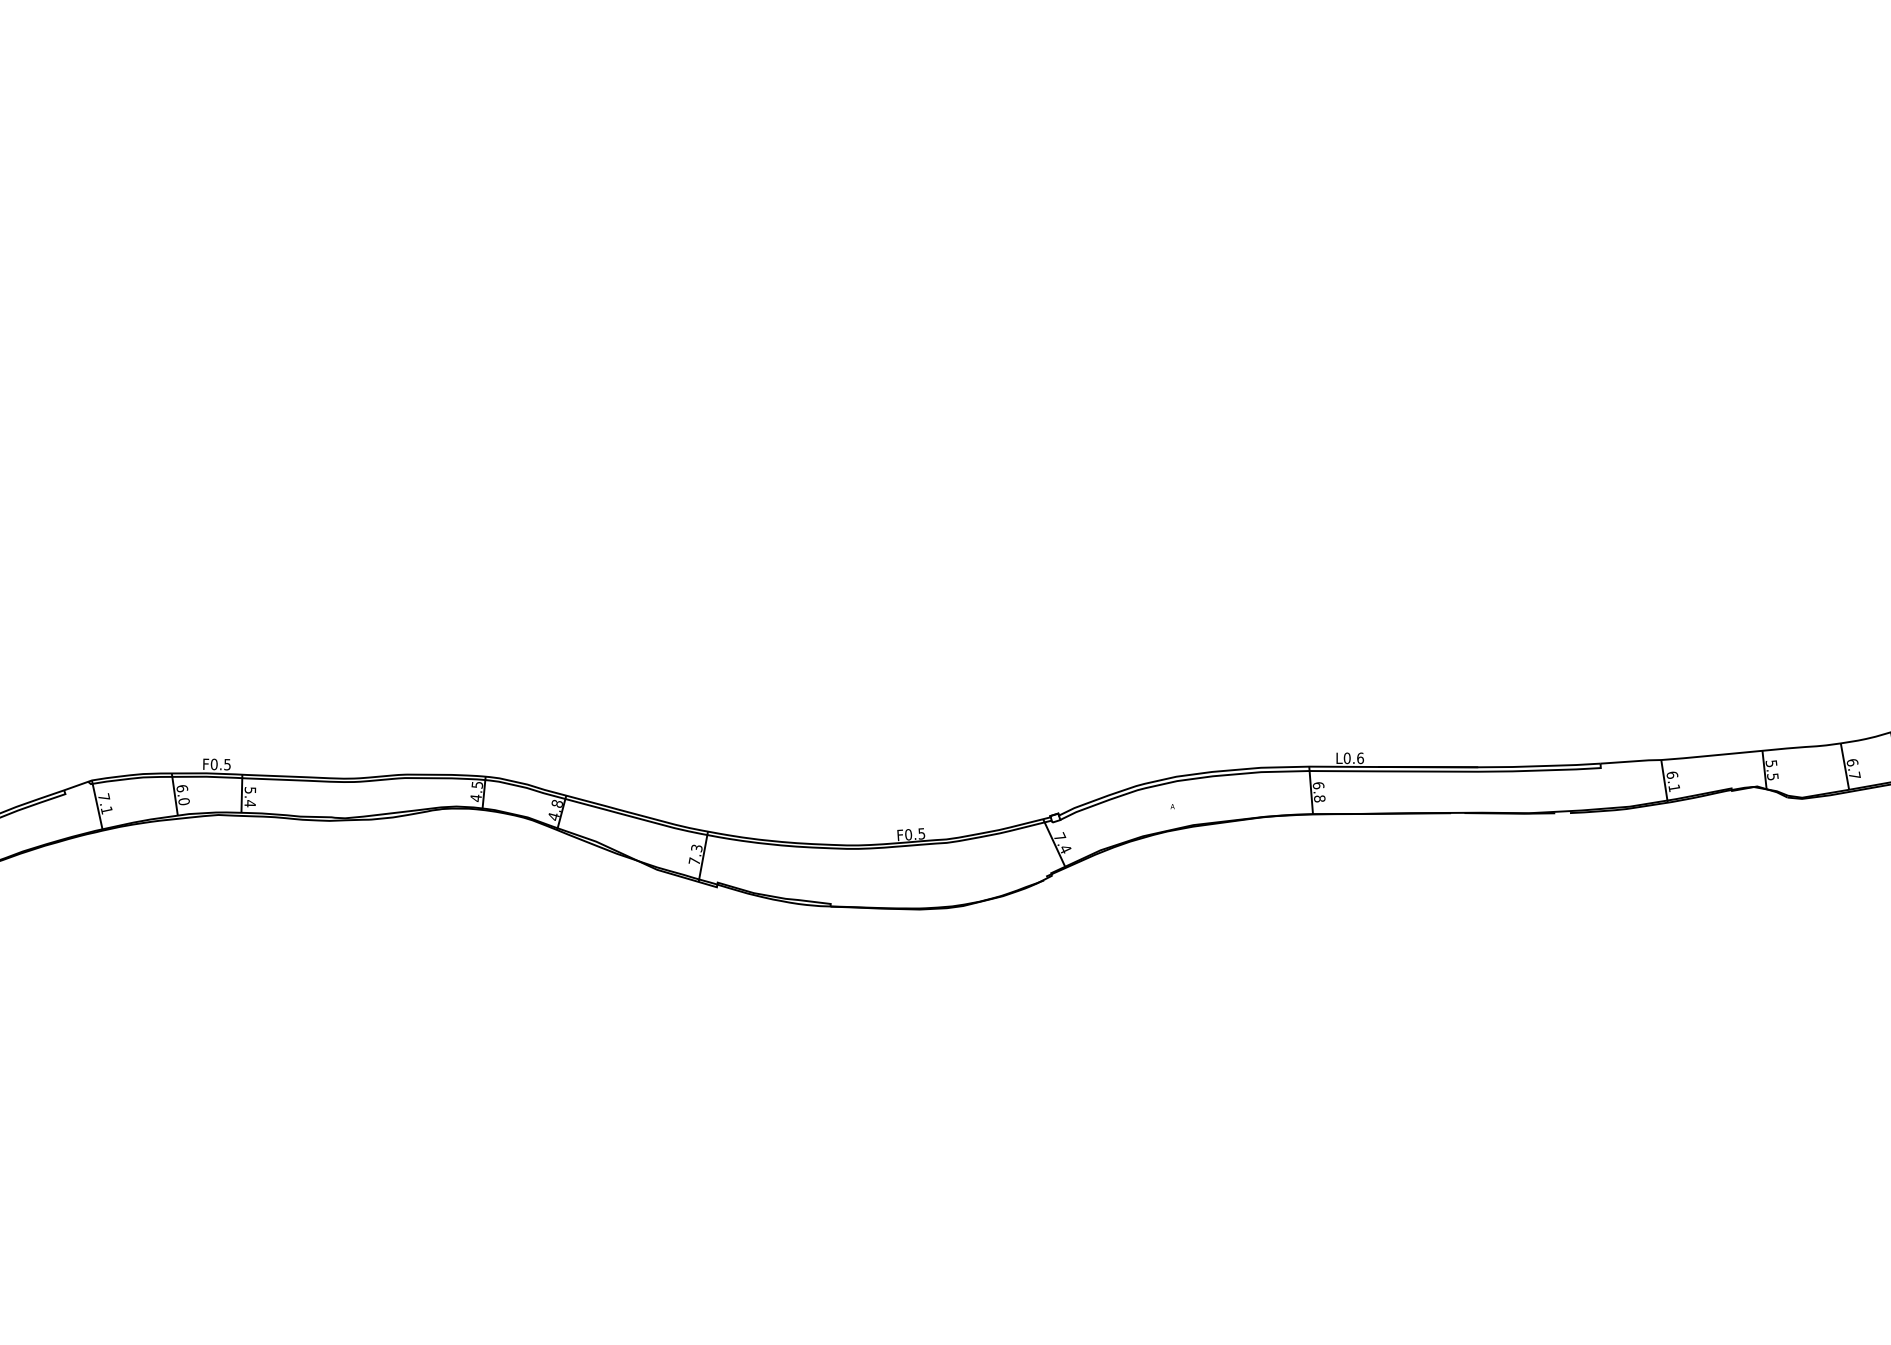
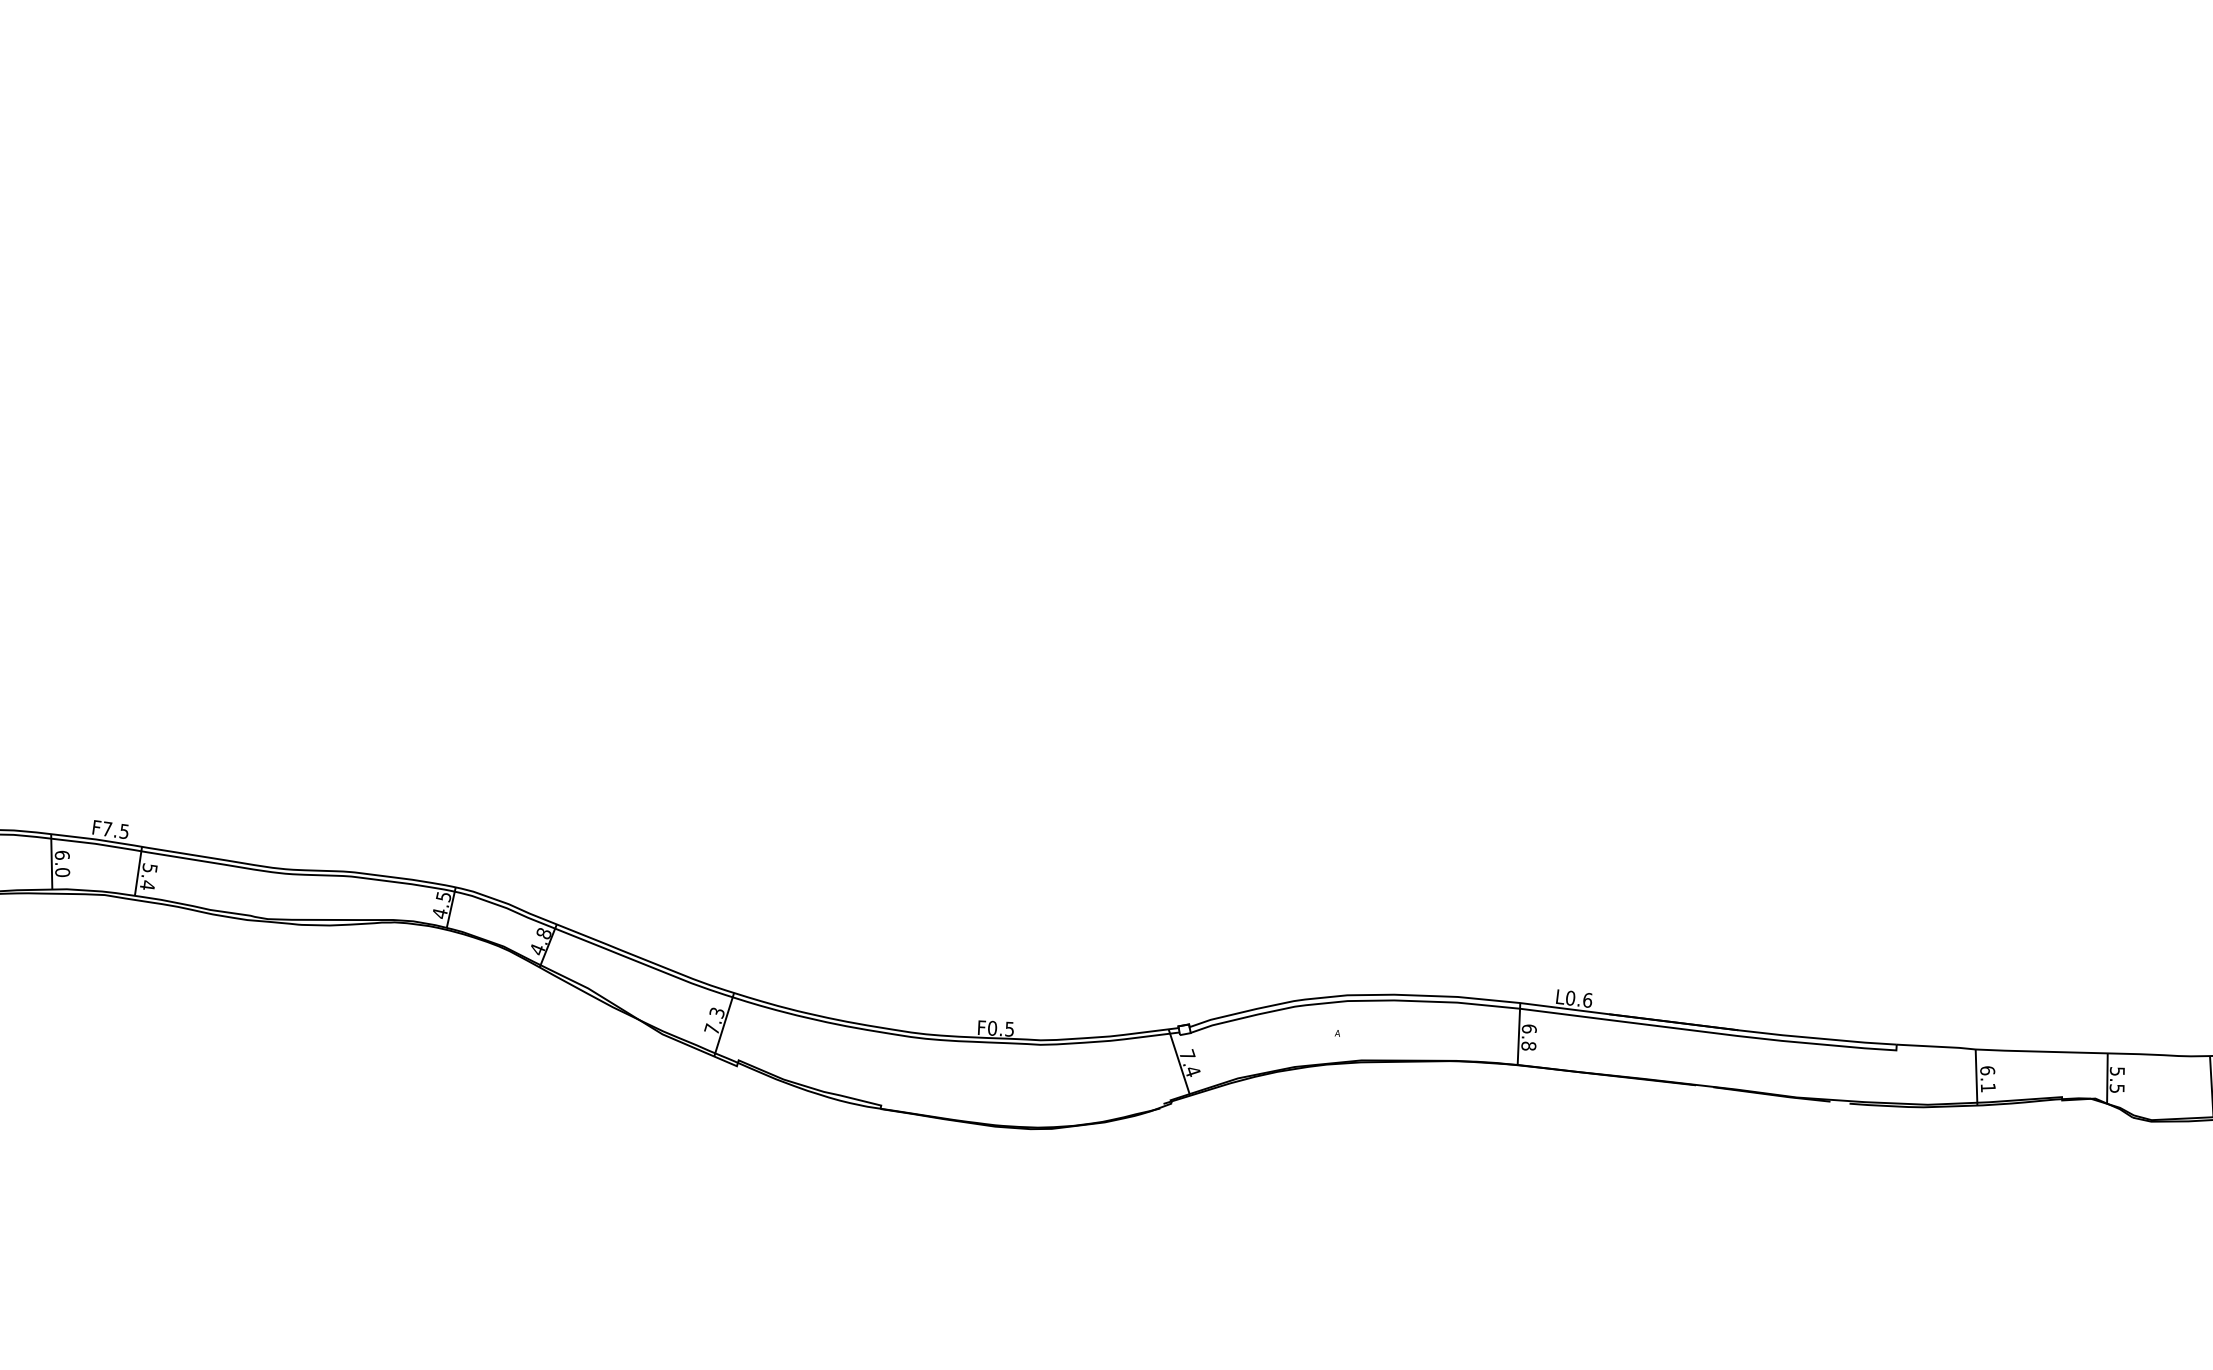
text: (213, 764) -> (106, 829), F0.5 -> F7.5

